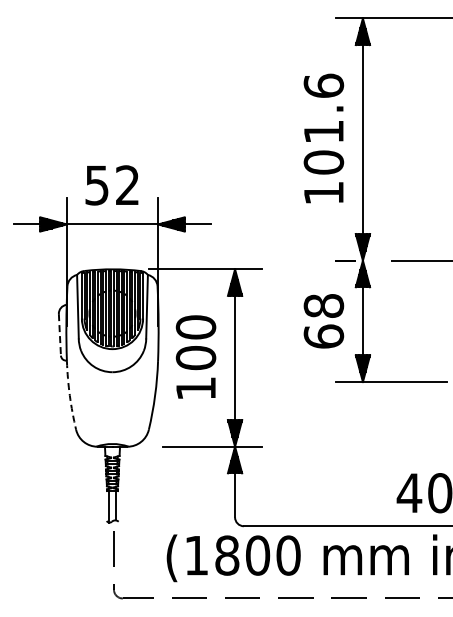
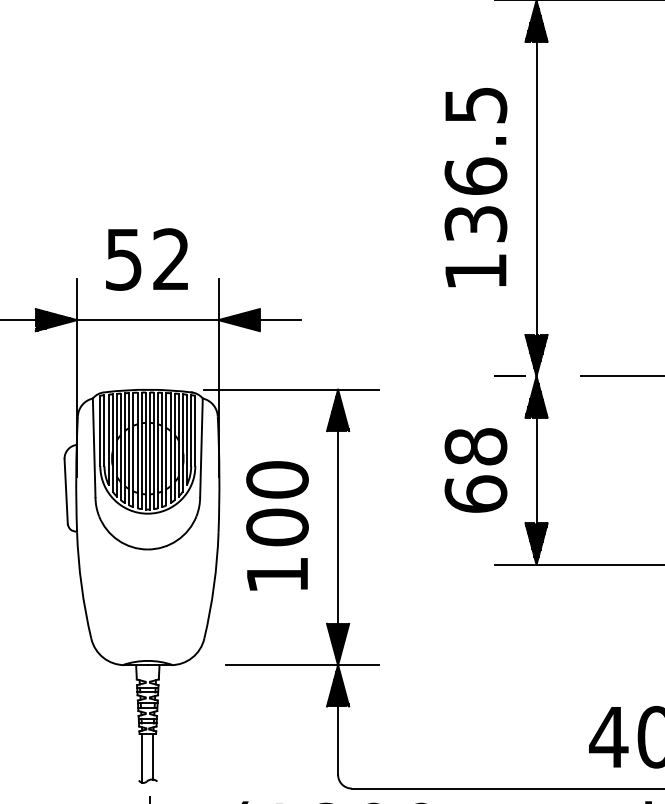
text: (323, 123) -> (475, 163), 101.6 -> 136.5
line: (59, 334) -> (65, 490), dashed -> solid
arc: (69, 395) -> (81, 585), dashed -> solid

